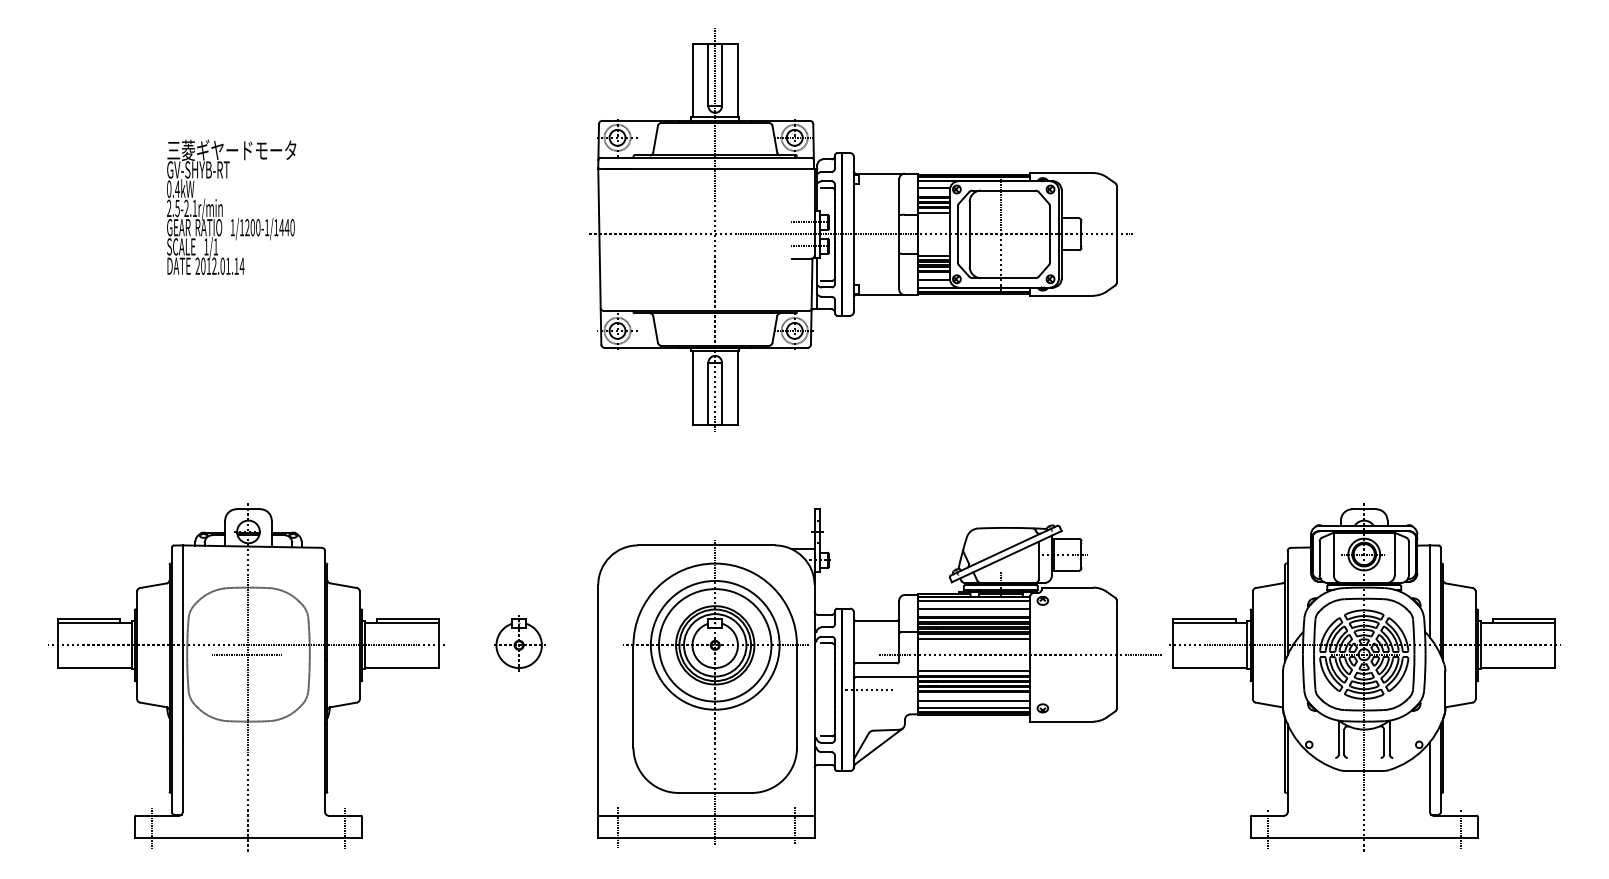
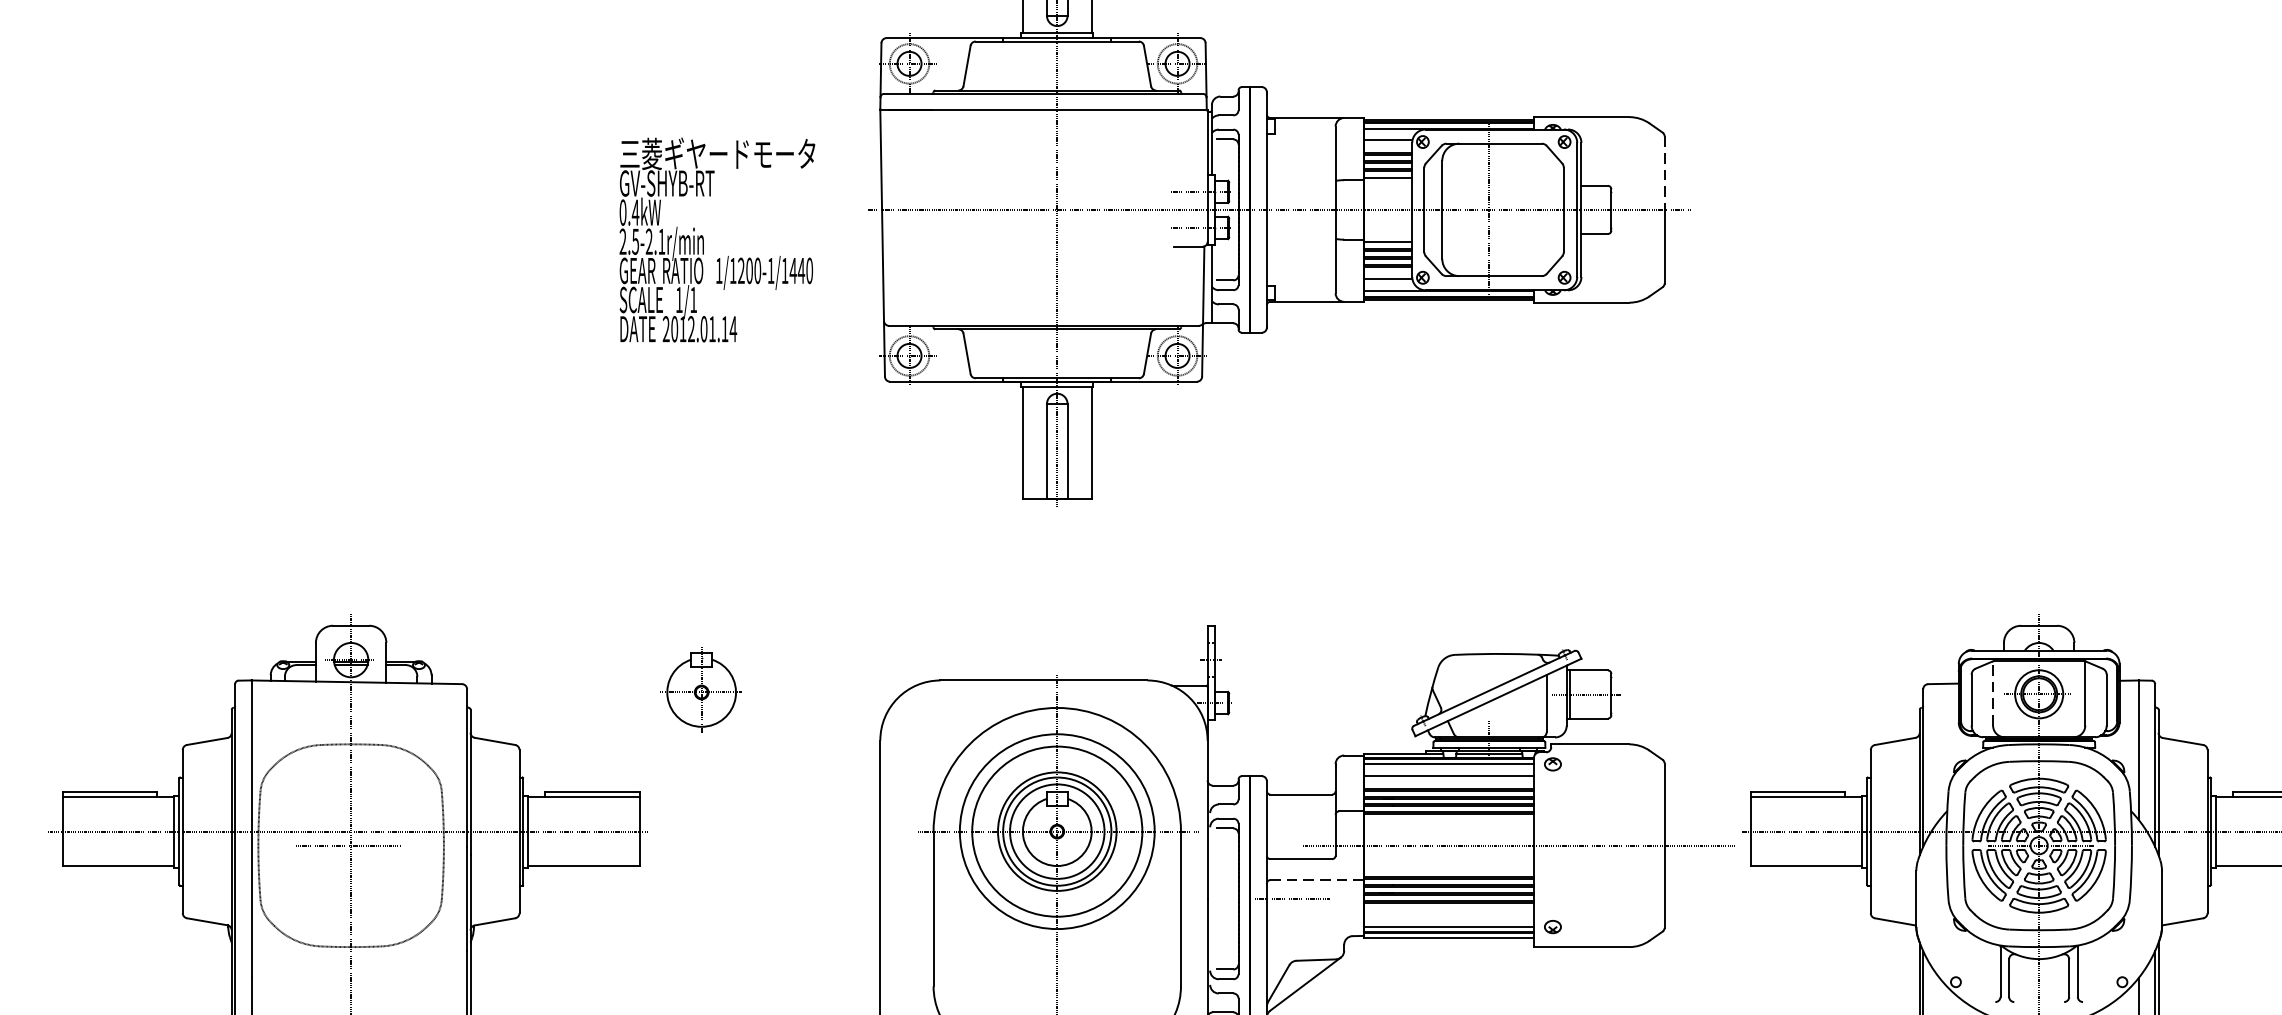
text: (231, 206) -> (717, 238), moved
line: (1116, 210) -> (1664, 173), solid -> dashed
line: (1333, 553) -> (1992, 692), solid -> dashed
line: (973, 638) -> (1448, 821), removed
part: (519, 643) -> (702, 689), moved
line: (973, 670) -> (1448, 869), removed
line: (887, 677) -> (1317, 880), solid -> dashed
line: (973, 700) -> (1448, 915), removed

